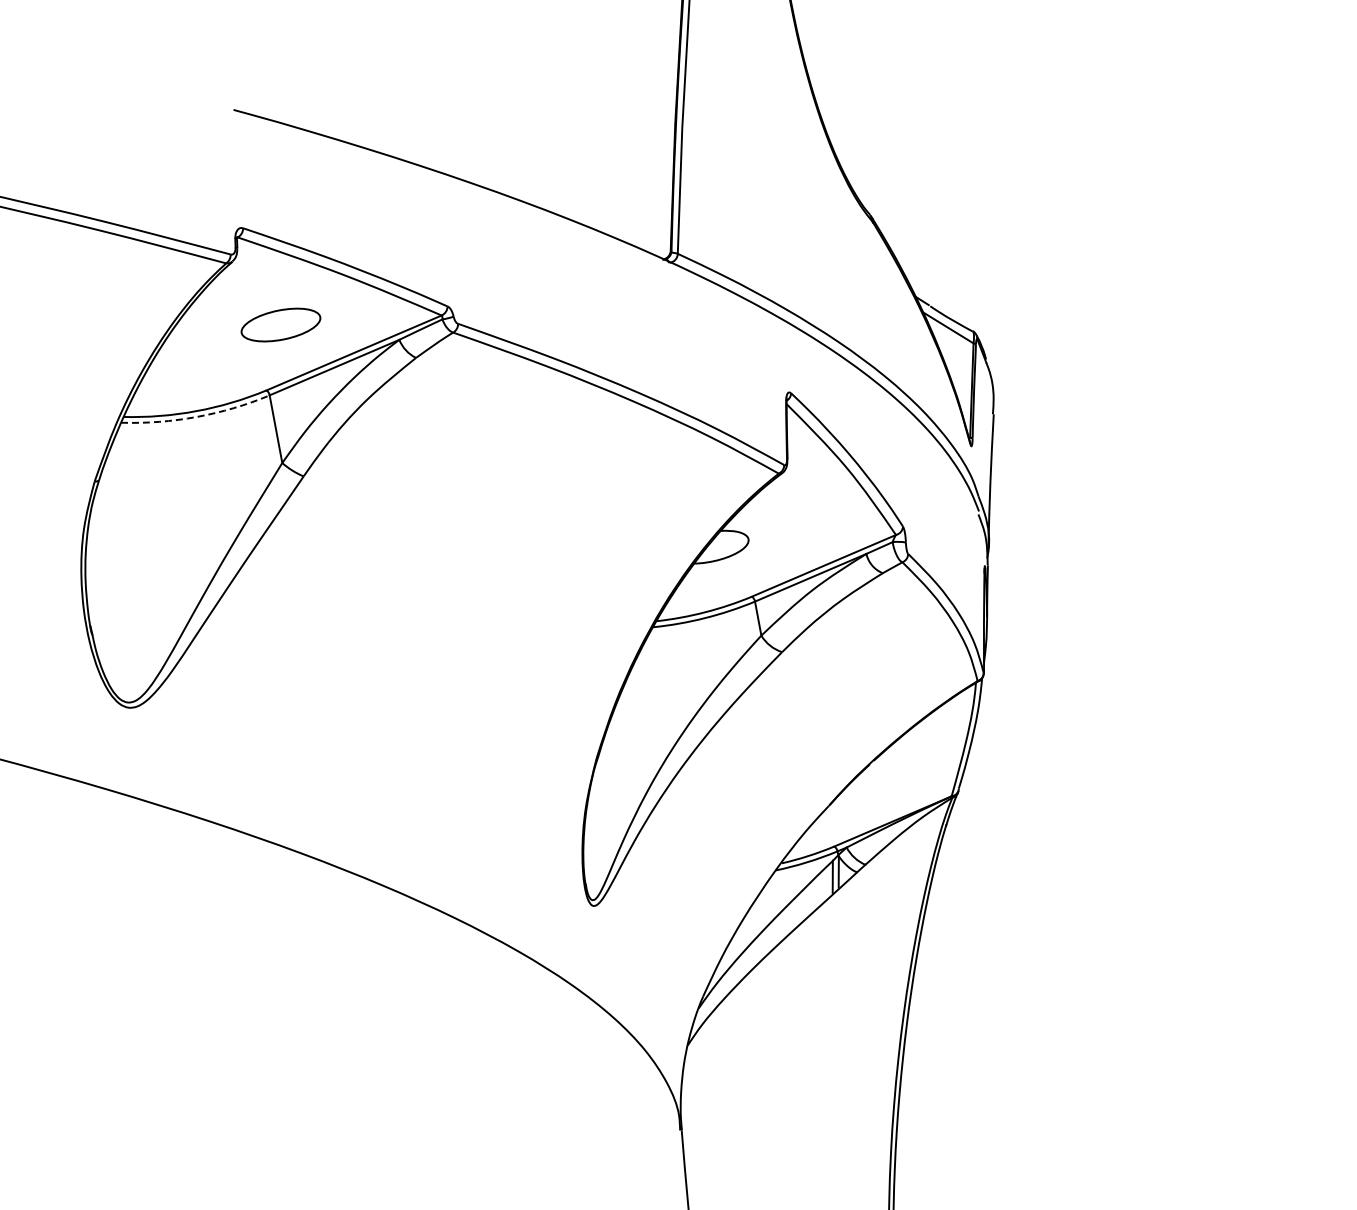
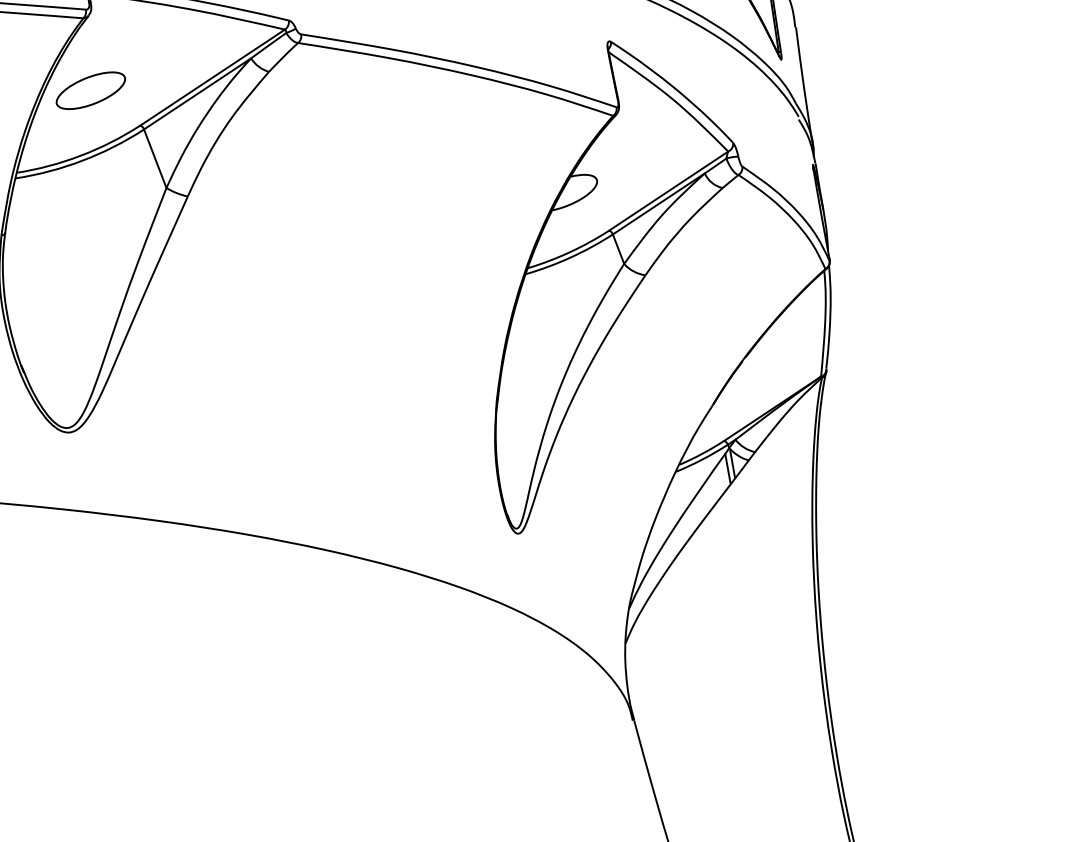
part: (280, 324) -> (90, 90), moved
arc: (196, 416) -> (81, 160), dashed -> solid

